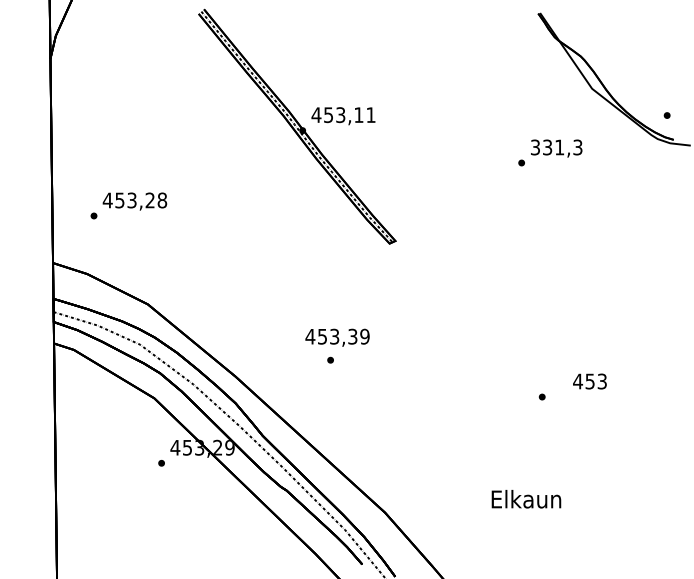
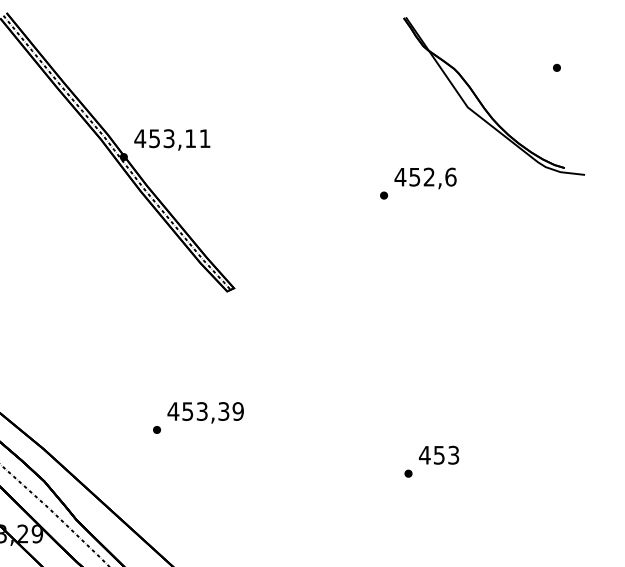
part: (666, 115) -> (556, 67), moved
text: (556, 147) -> (425, 177), 331,3 -> 452,6
text: (337, 337) -> (205, 412), moved
text: (589, 381) -> (438, 455), moved

